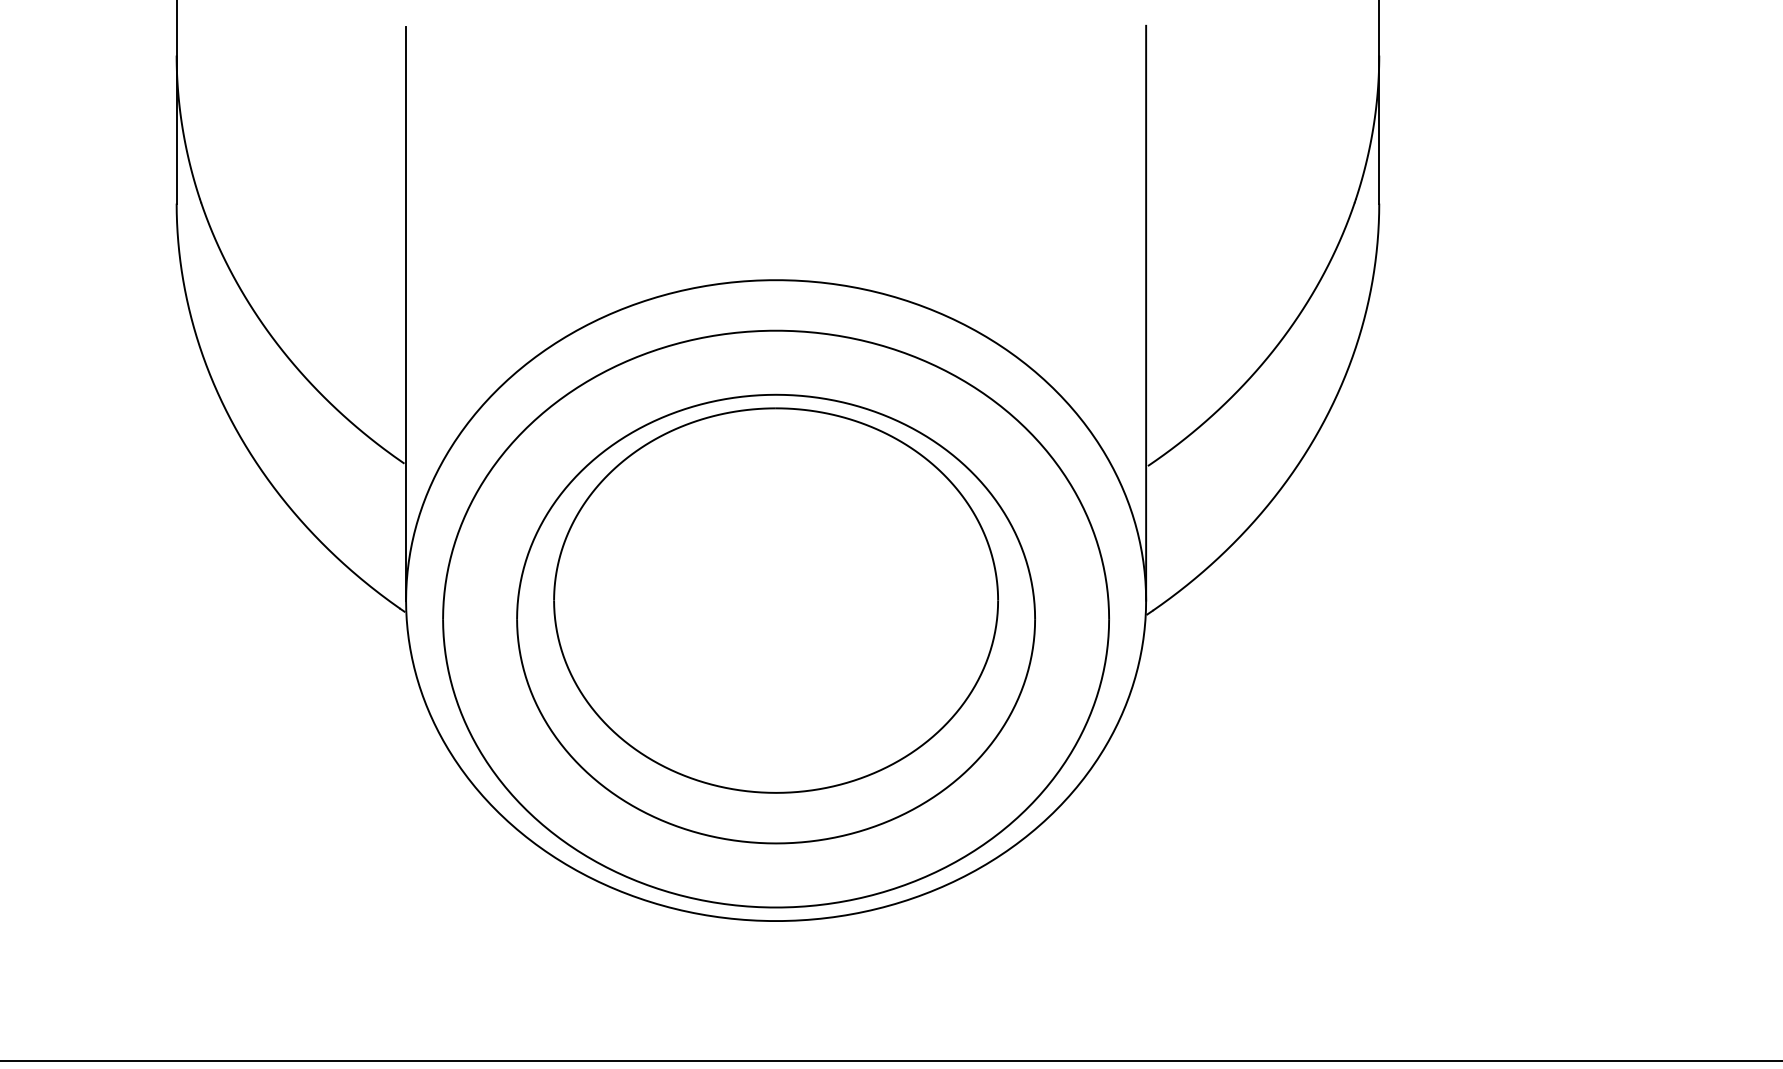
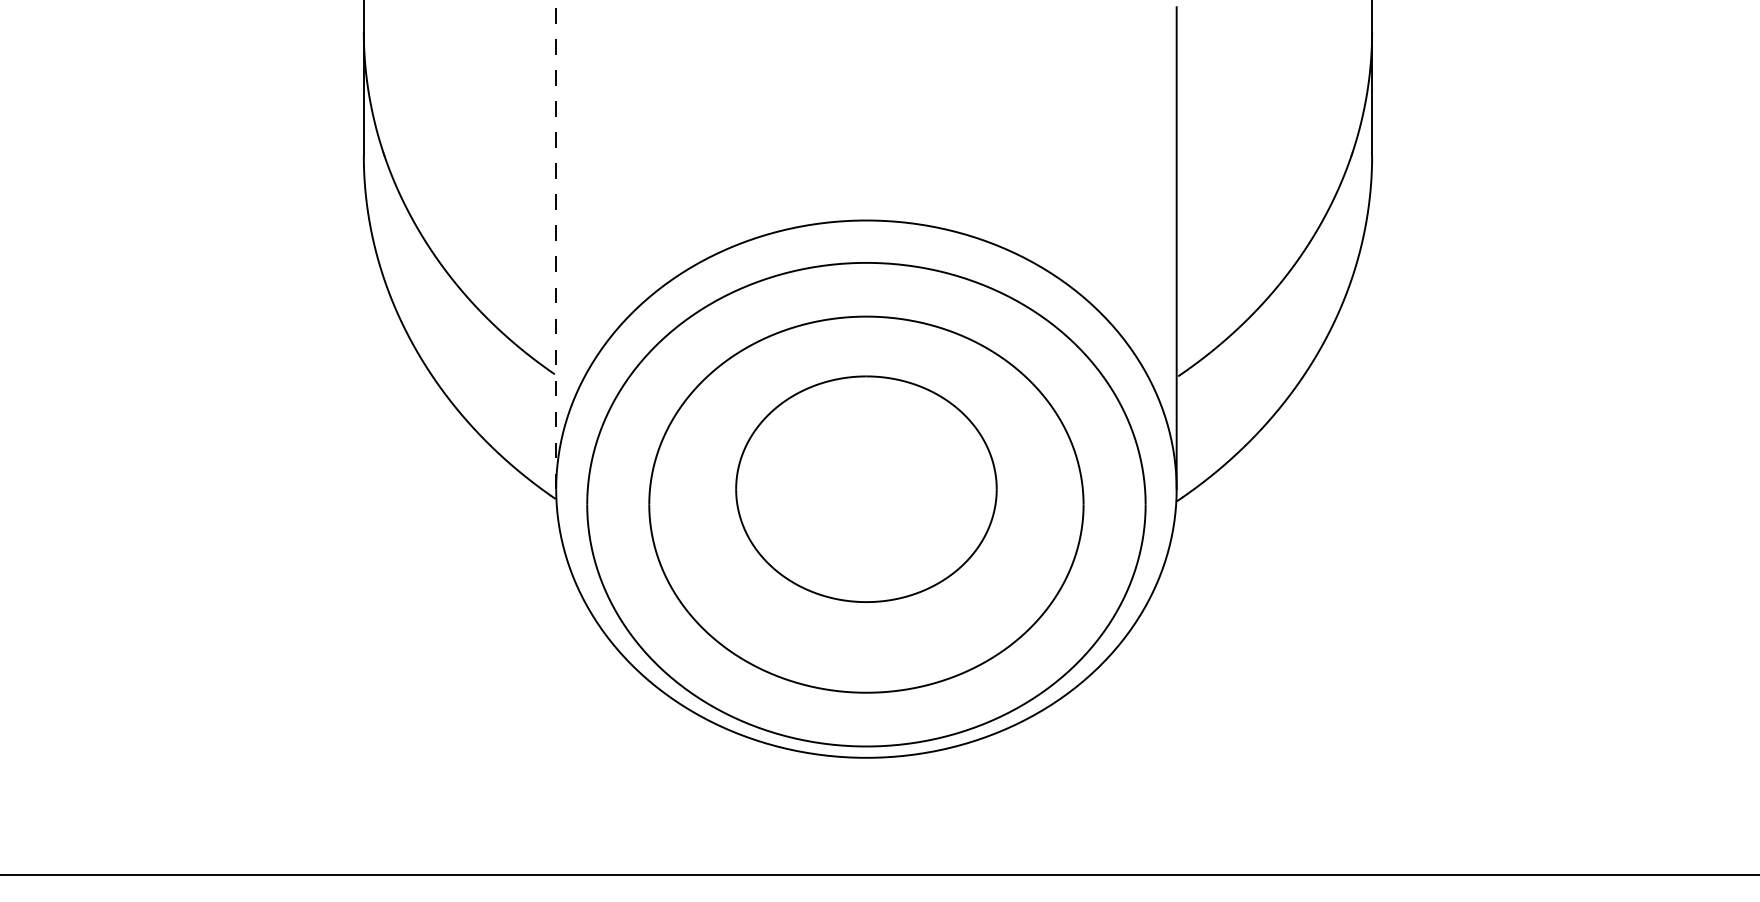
line: (406, 313) -> (556, 248), solid -> dashed
part: (776, 601) -> (866, 489), size x0.7

